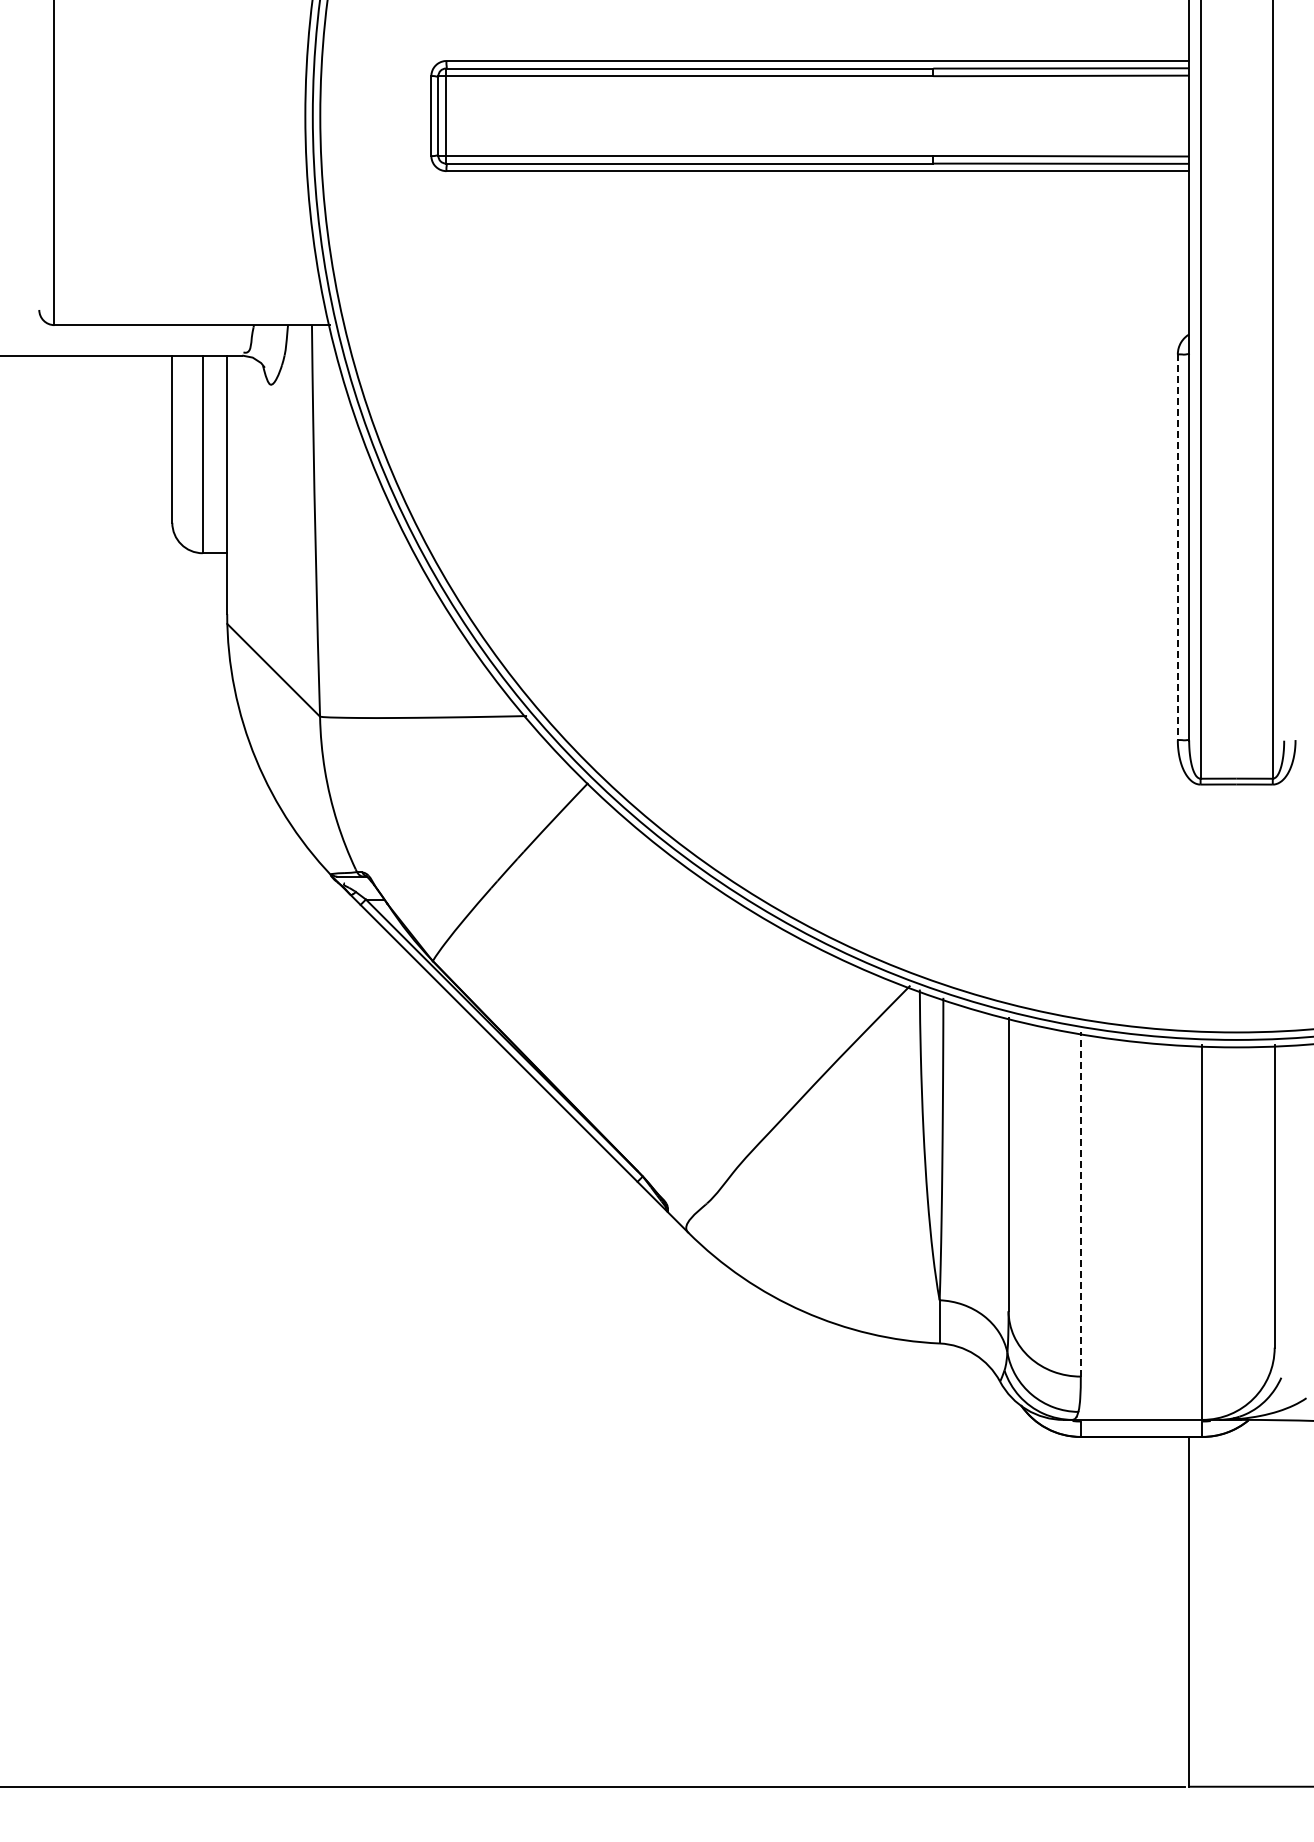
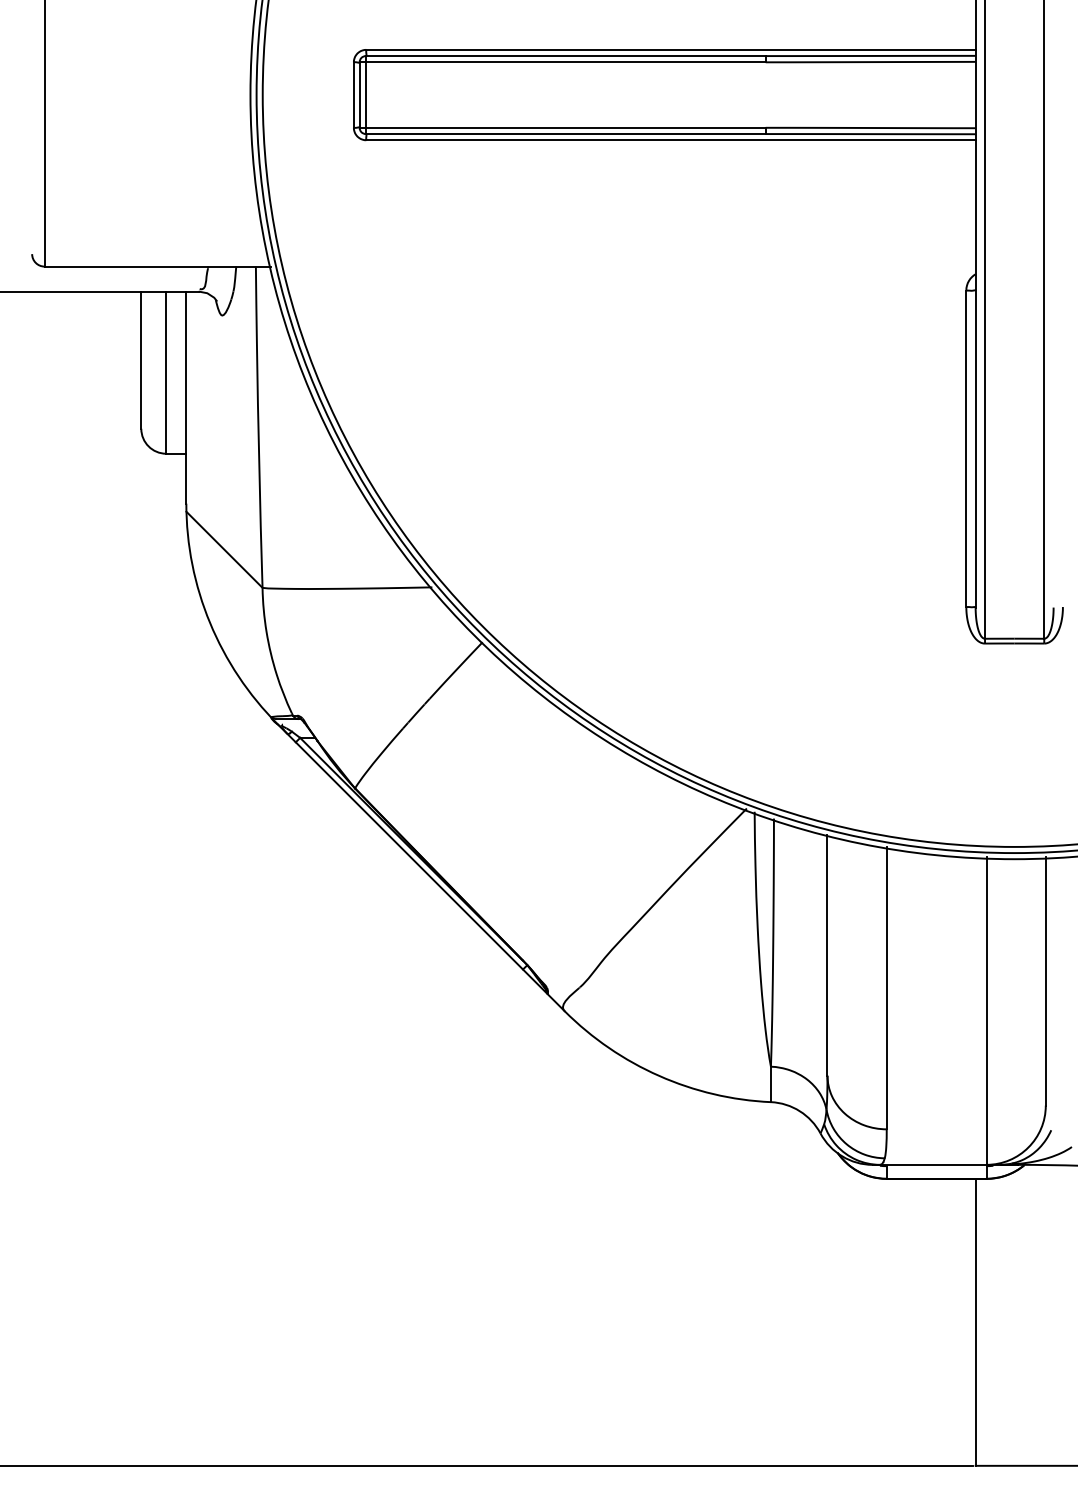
line: (1177, 547) -> (966, 449), dashed -> solid
line: (1080, 1203) -> (886, 987), dashed -> solid

